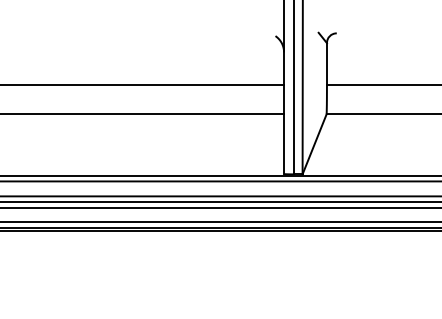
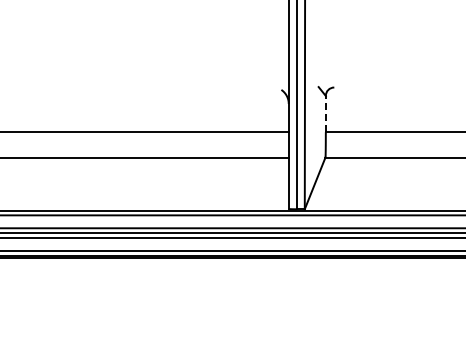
line: (326, 63) -> (325, 113), solid -> dashed

